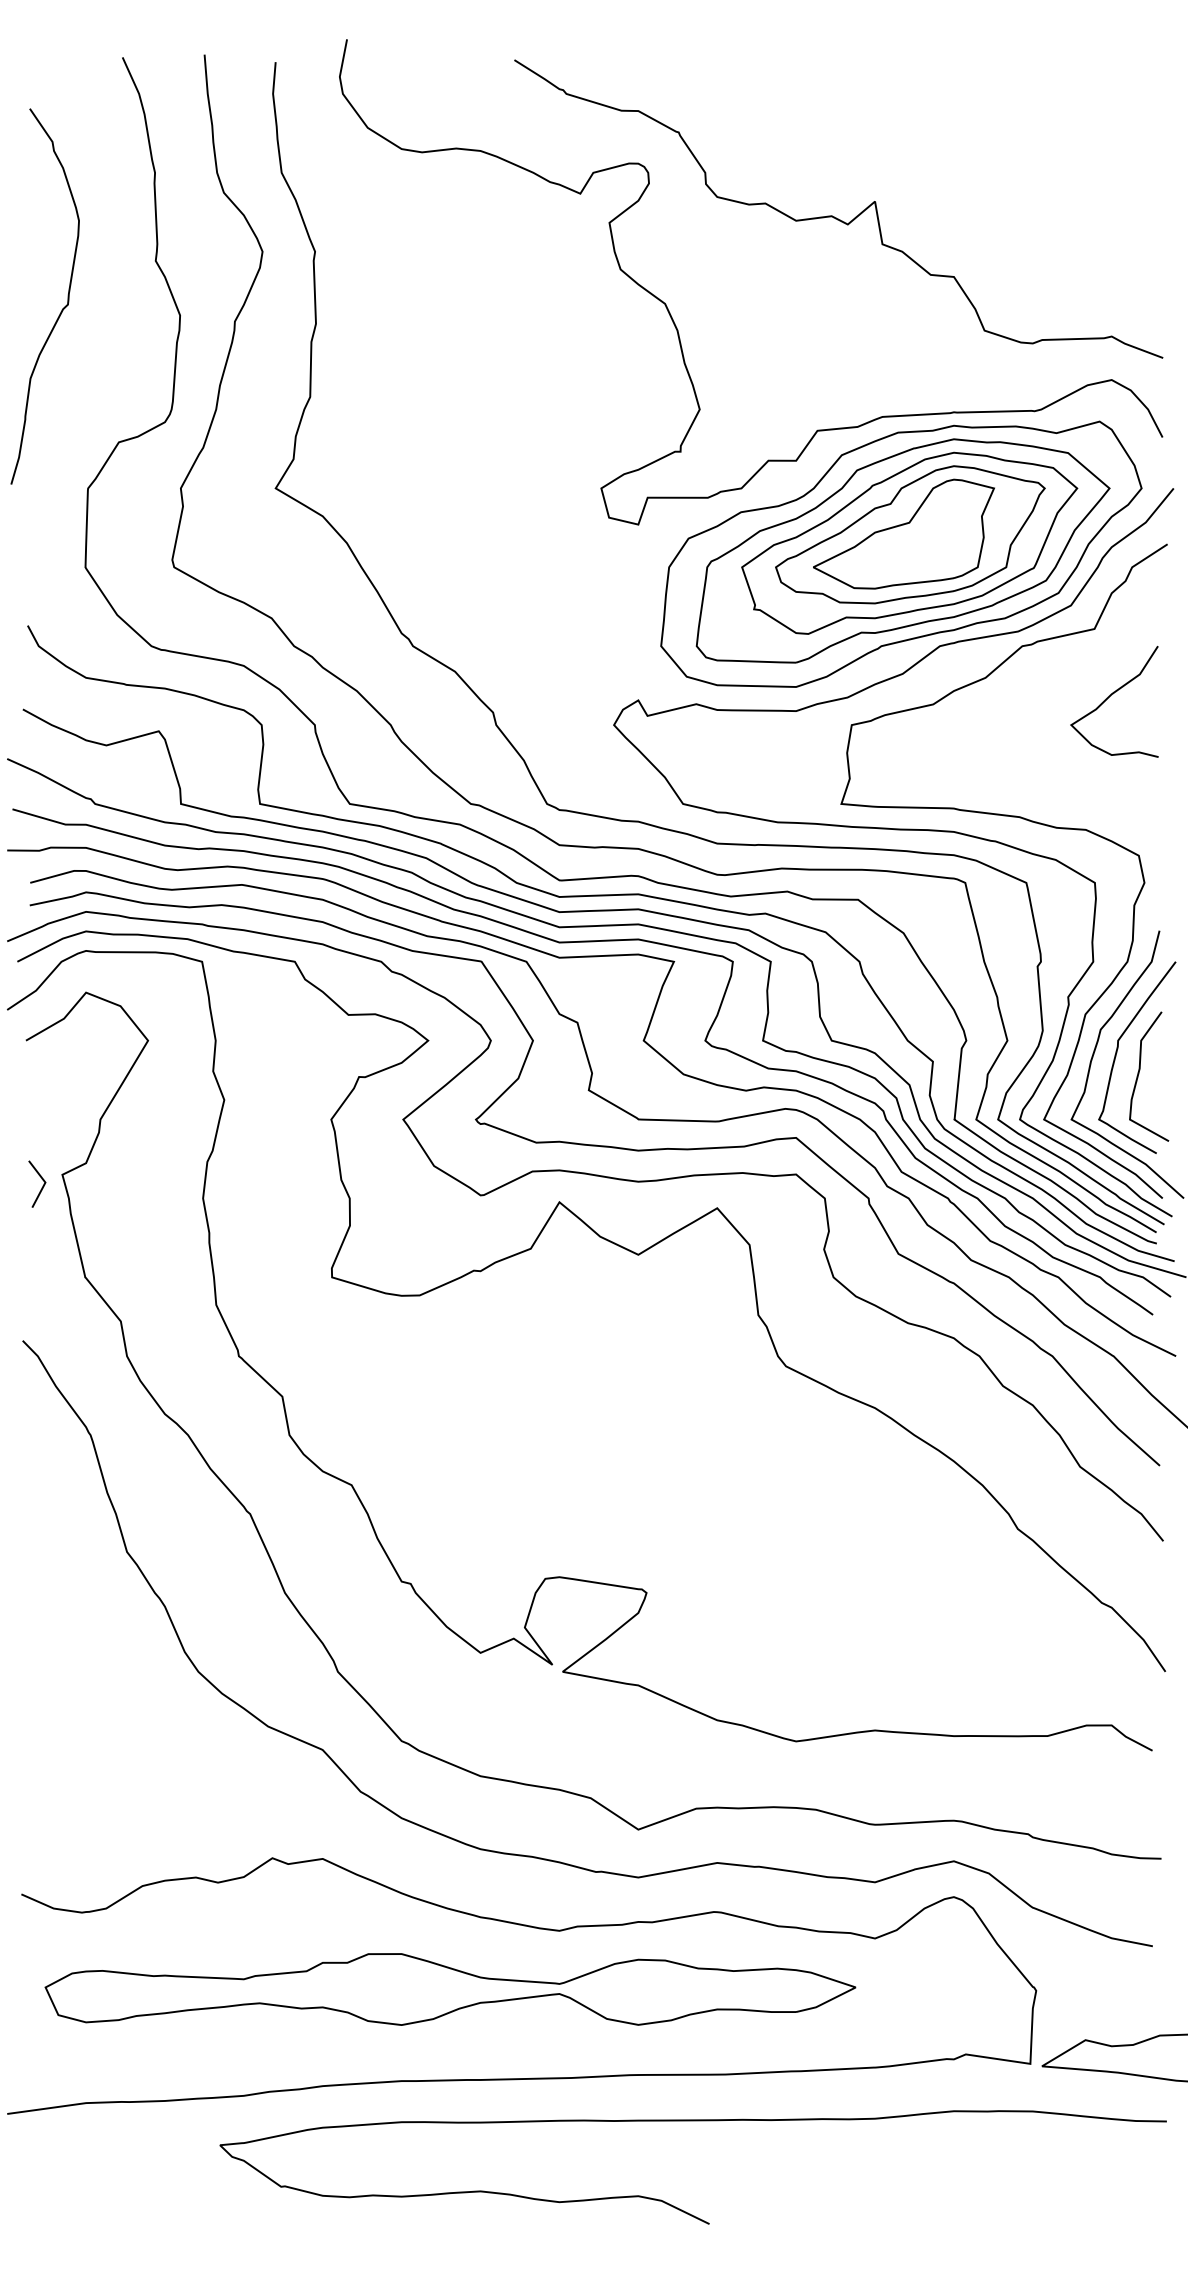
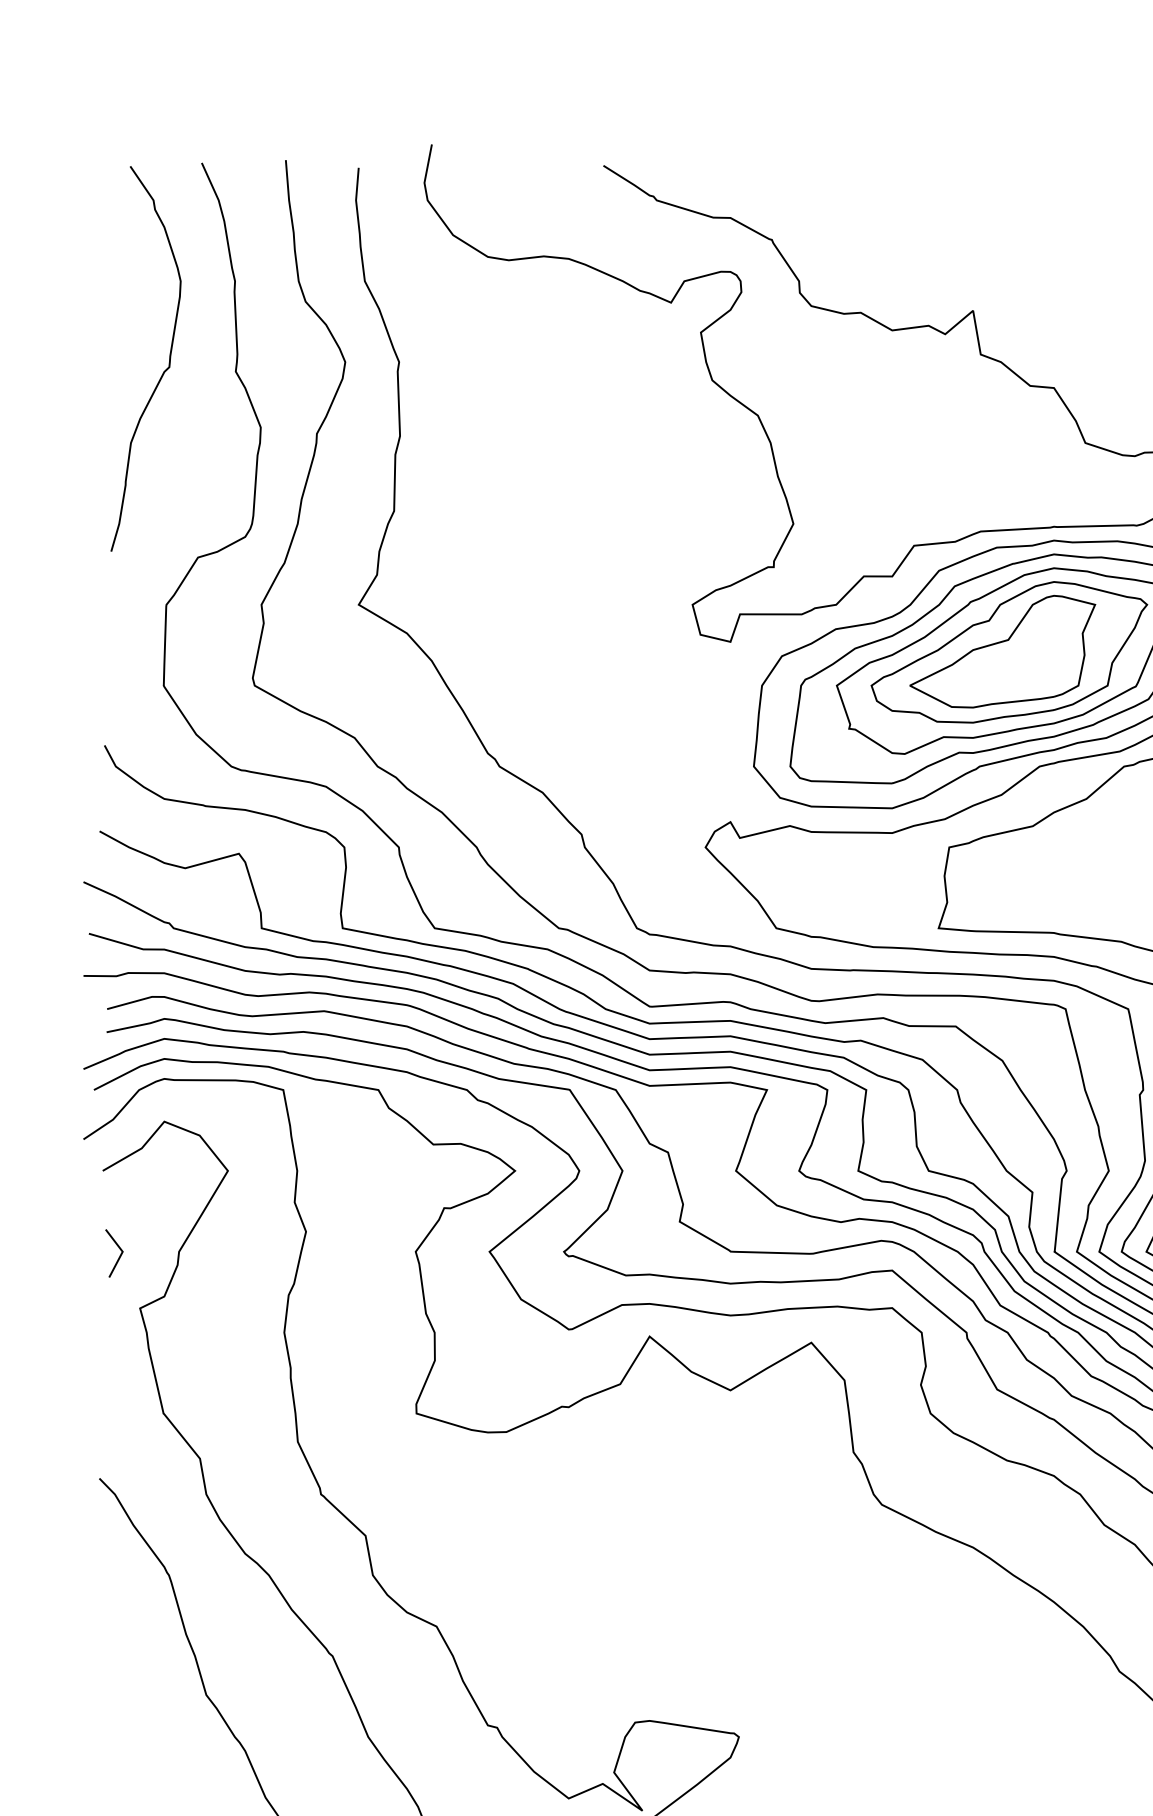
curve: (61, 309) -> (162, 372), moved
line: (42, 1185) -> (119, 1254), moved

